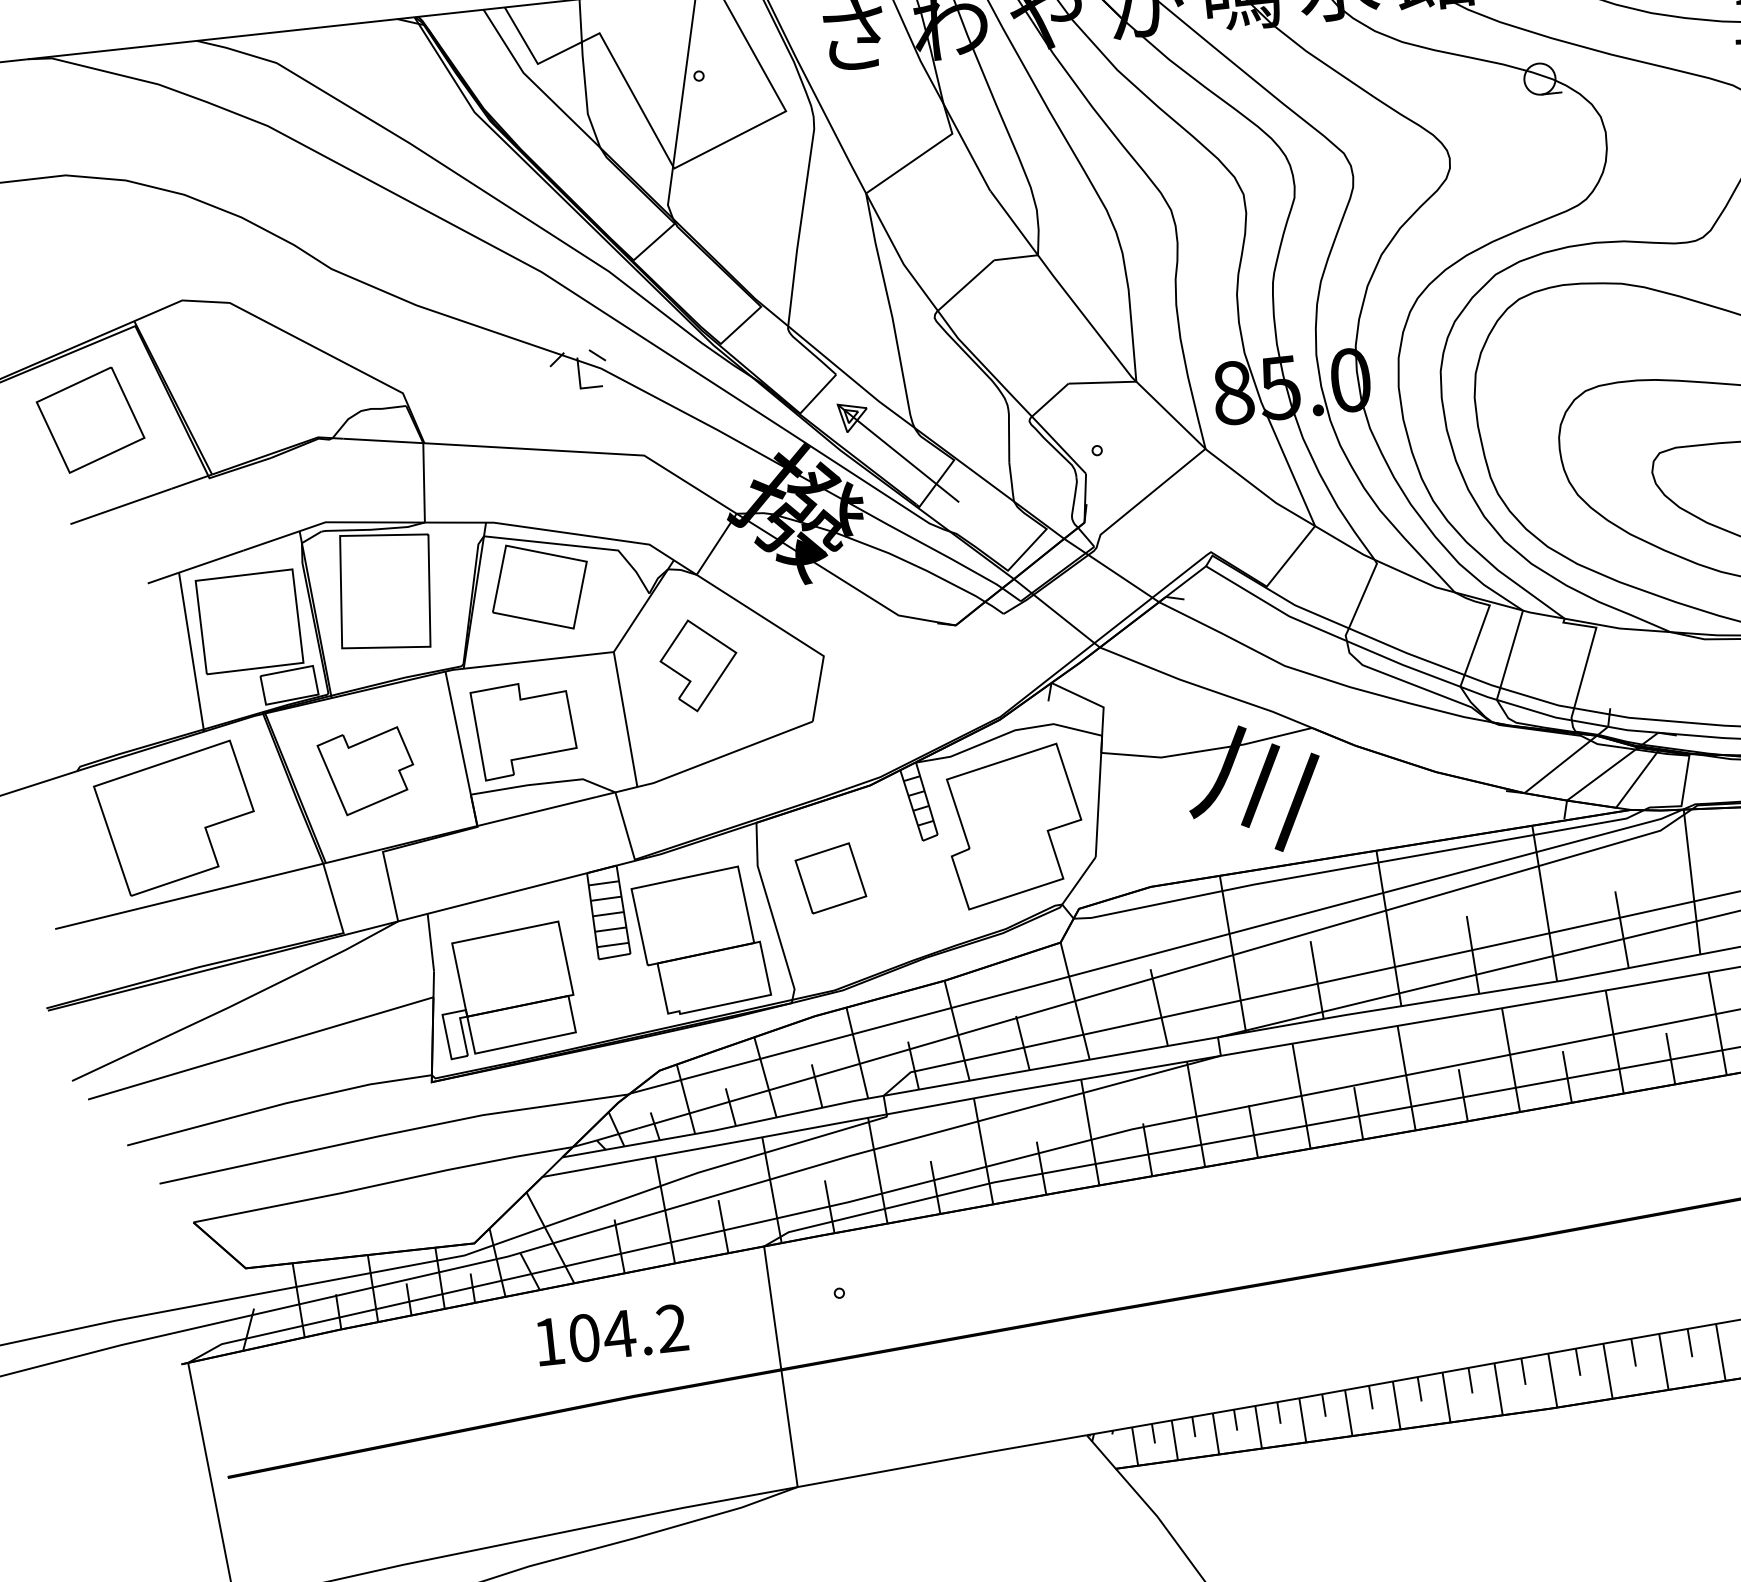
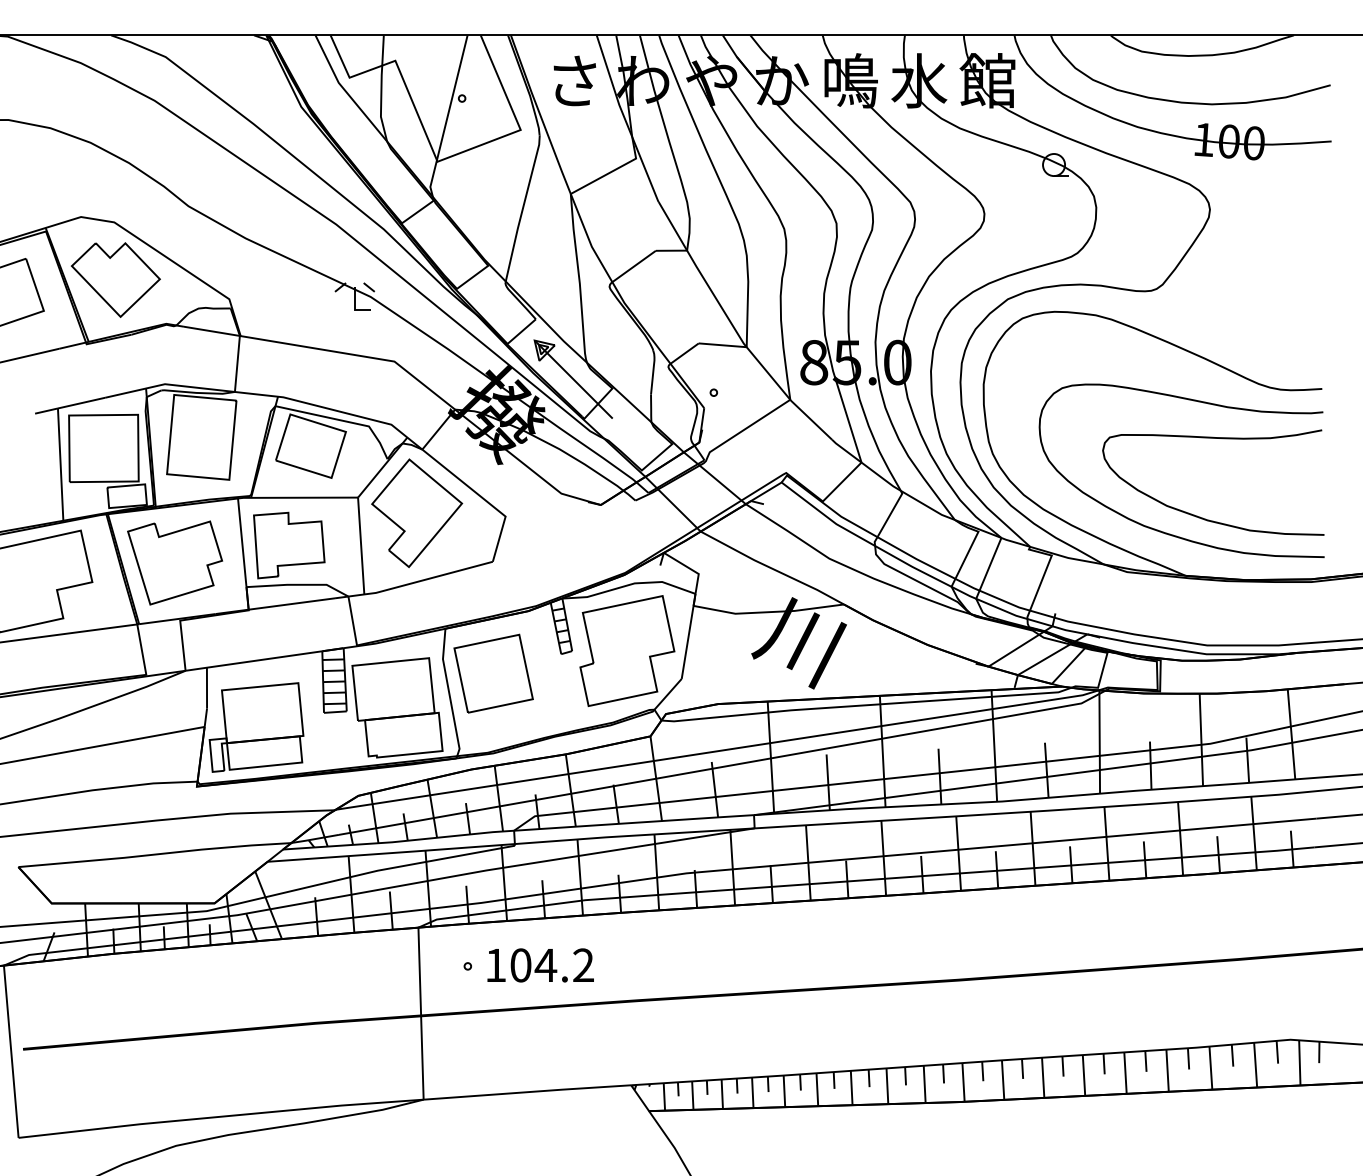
part: (240, 382) -> (115, 279), added
part: (699, 665) -> (417, 513), size x1.67
part: (367, 770) -> (175, 562), size x1.43
part: (830, 878) -> (493, 673), size x1.67
text: (611, 1335) -> (540, 965), moved

